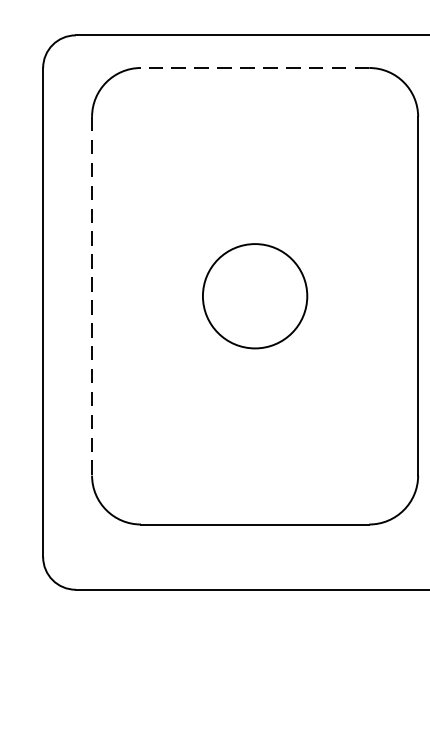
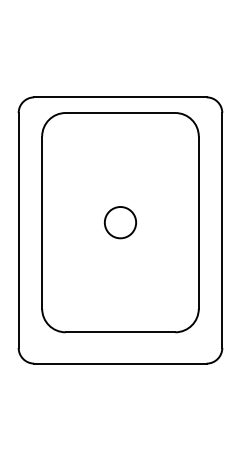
line: (255, 68) -> (120, 113), dashed -> solid
circle: (255, 295) -> (120, 222), size x0.62
line: (92, 297) -> (42, 223), dashed -> solid

